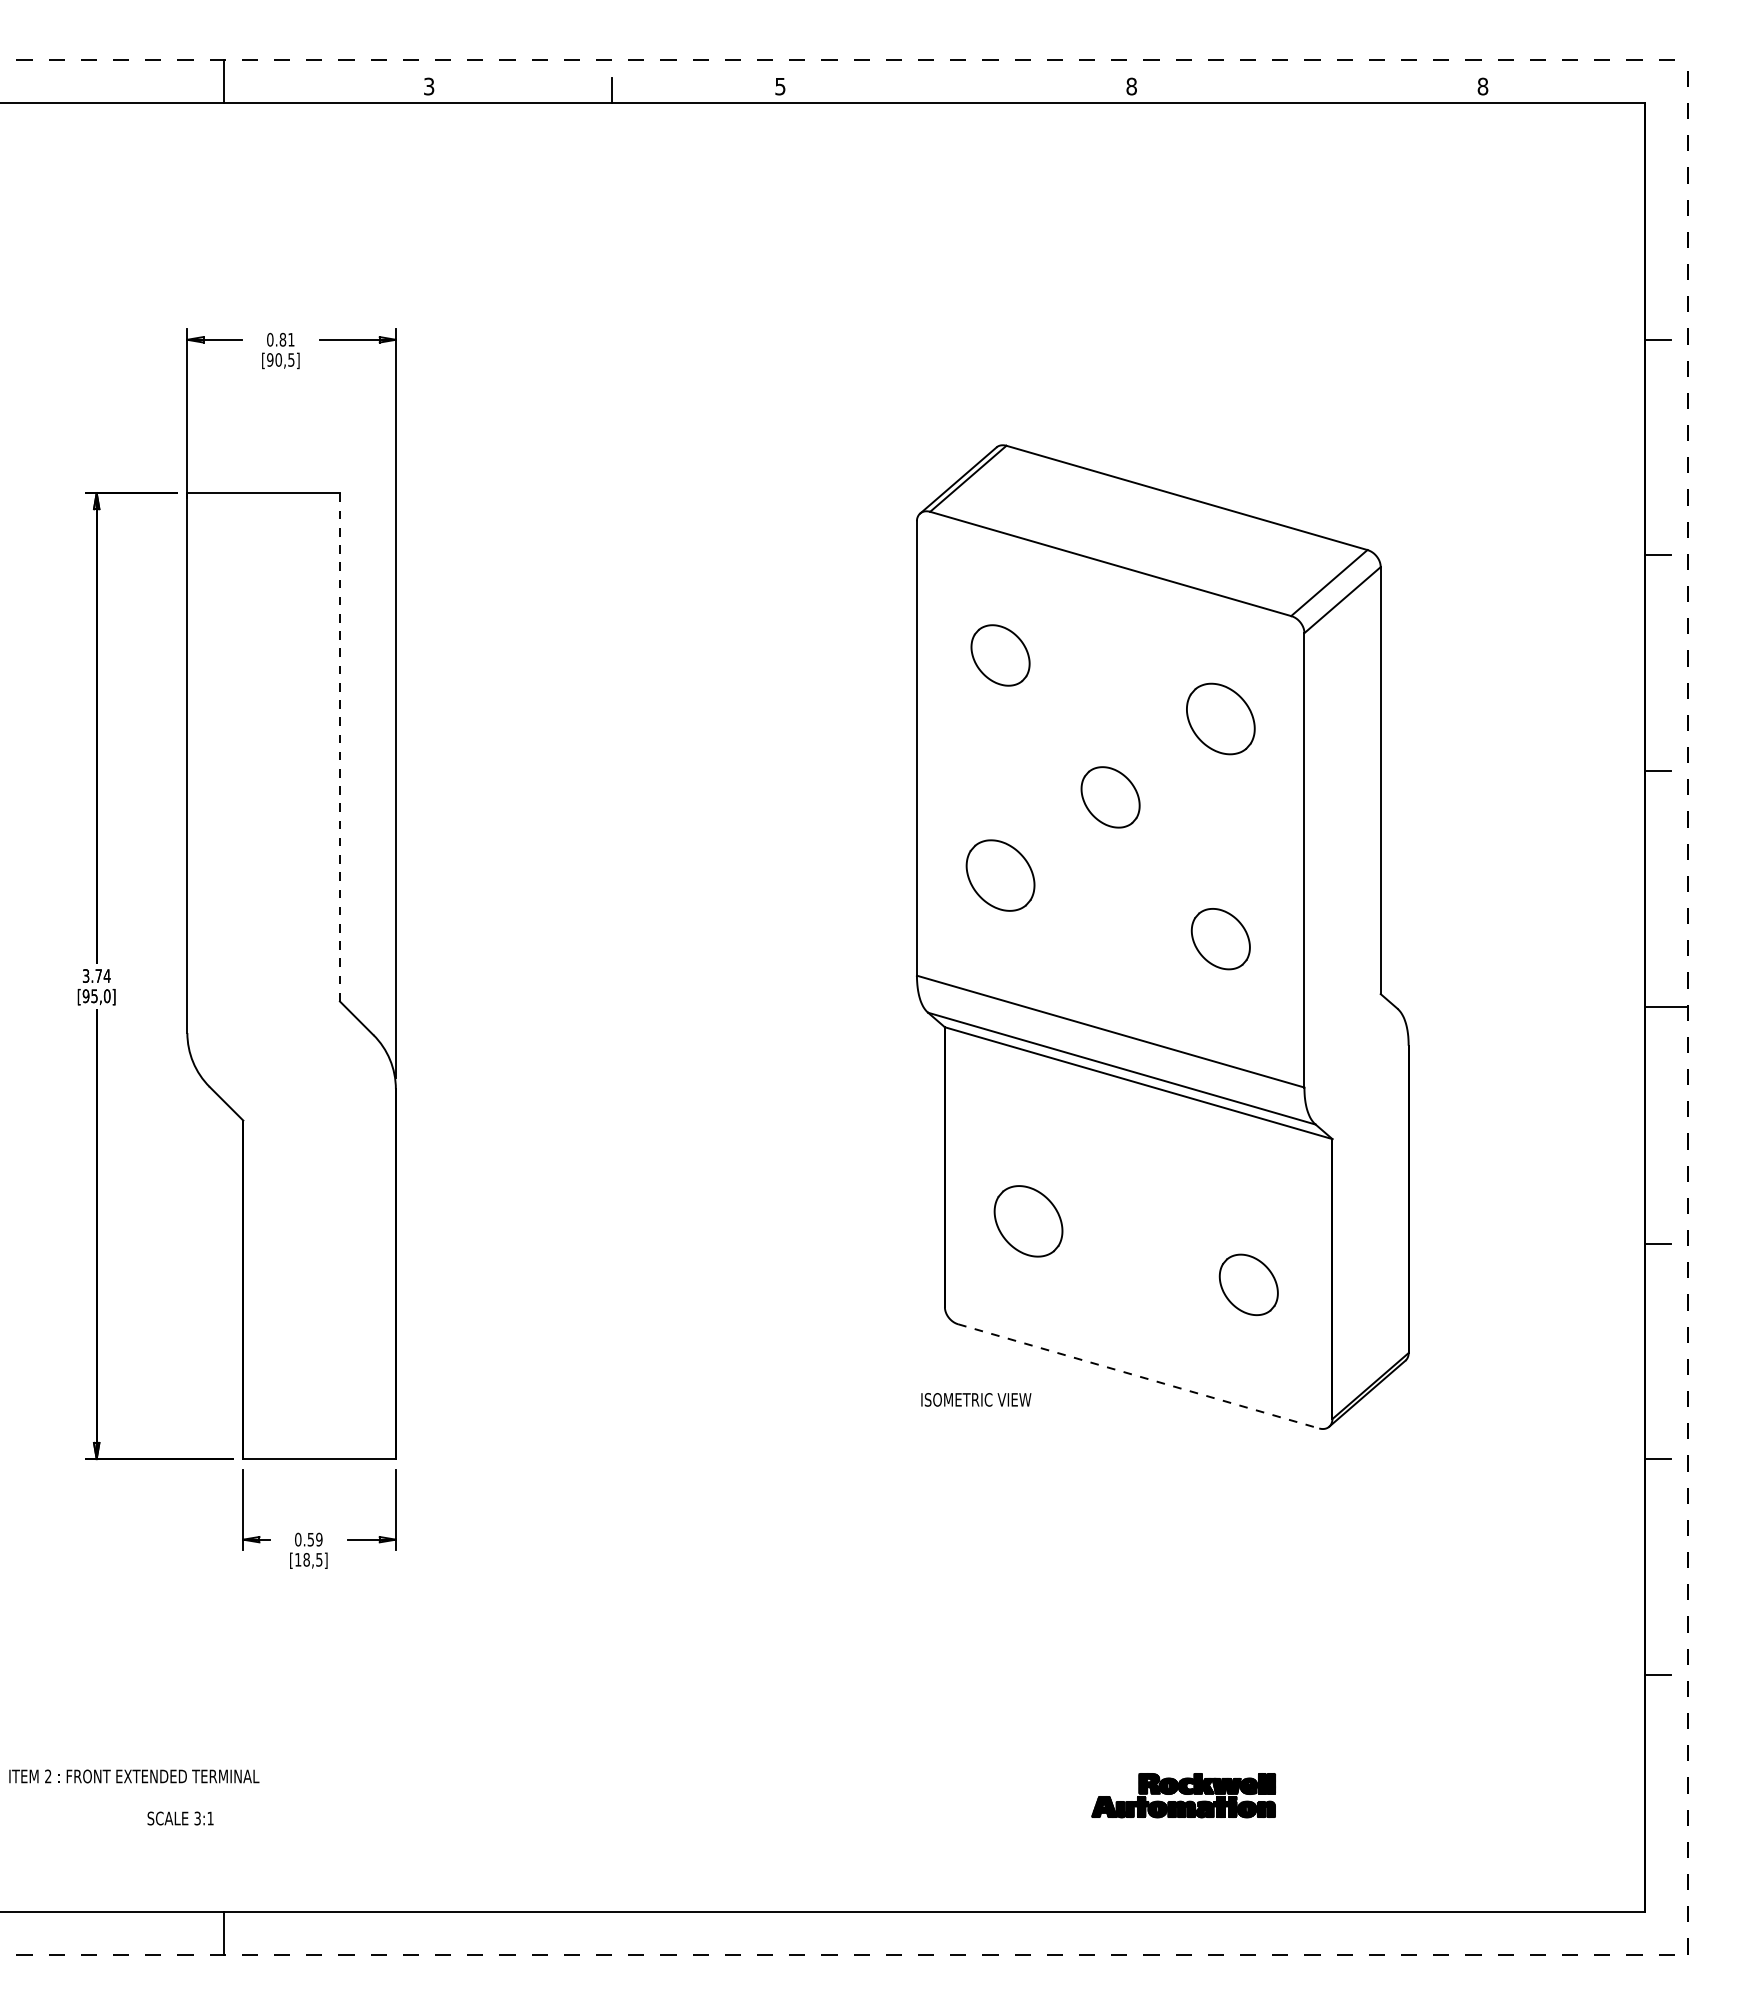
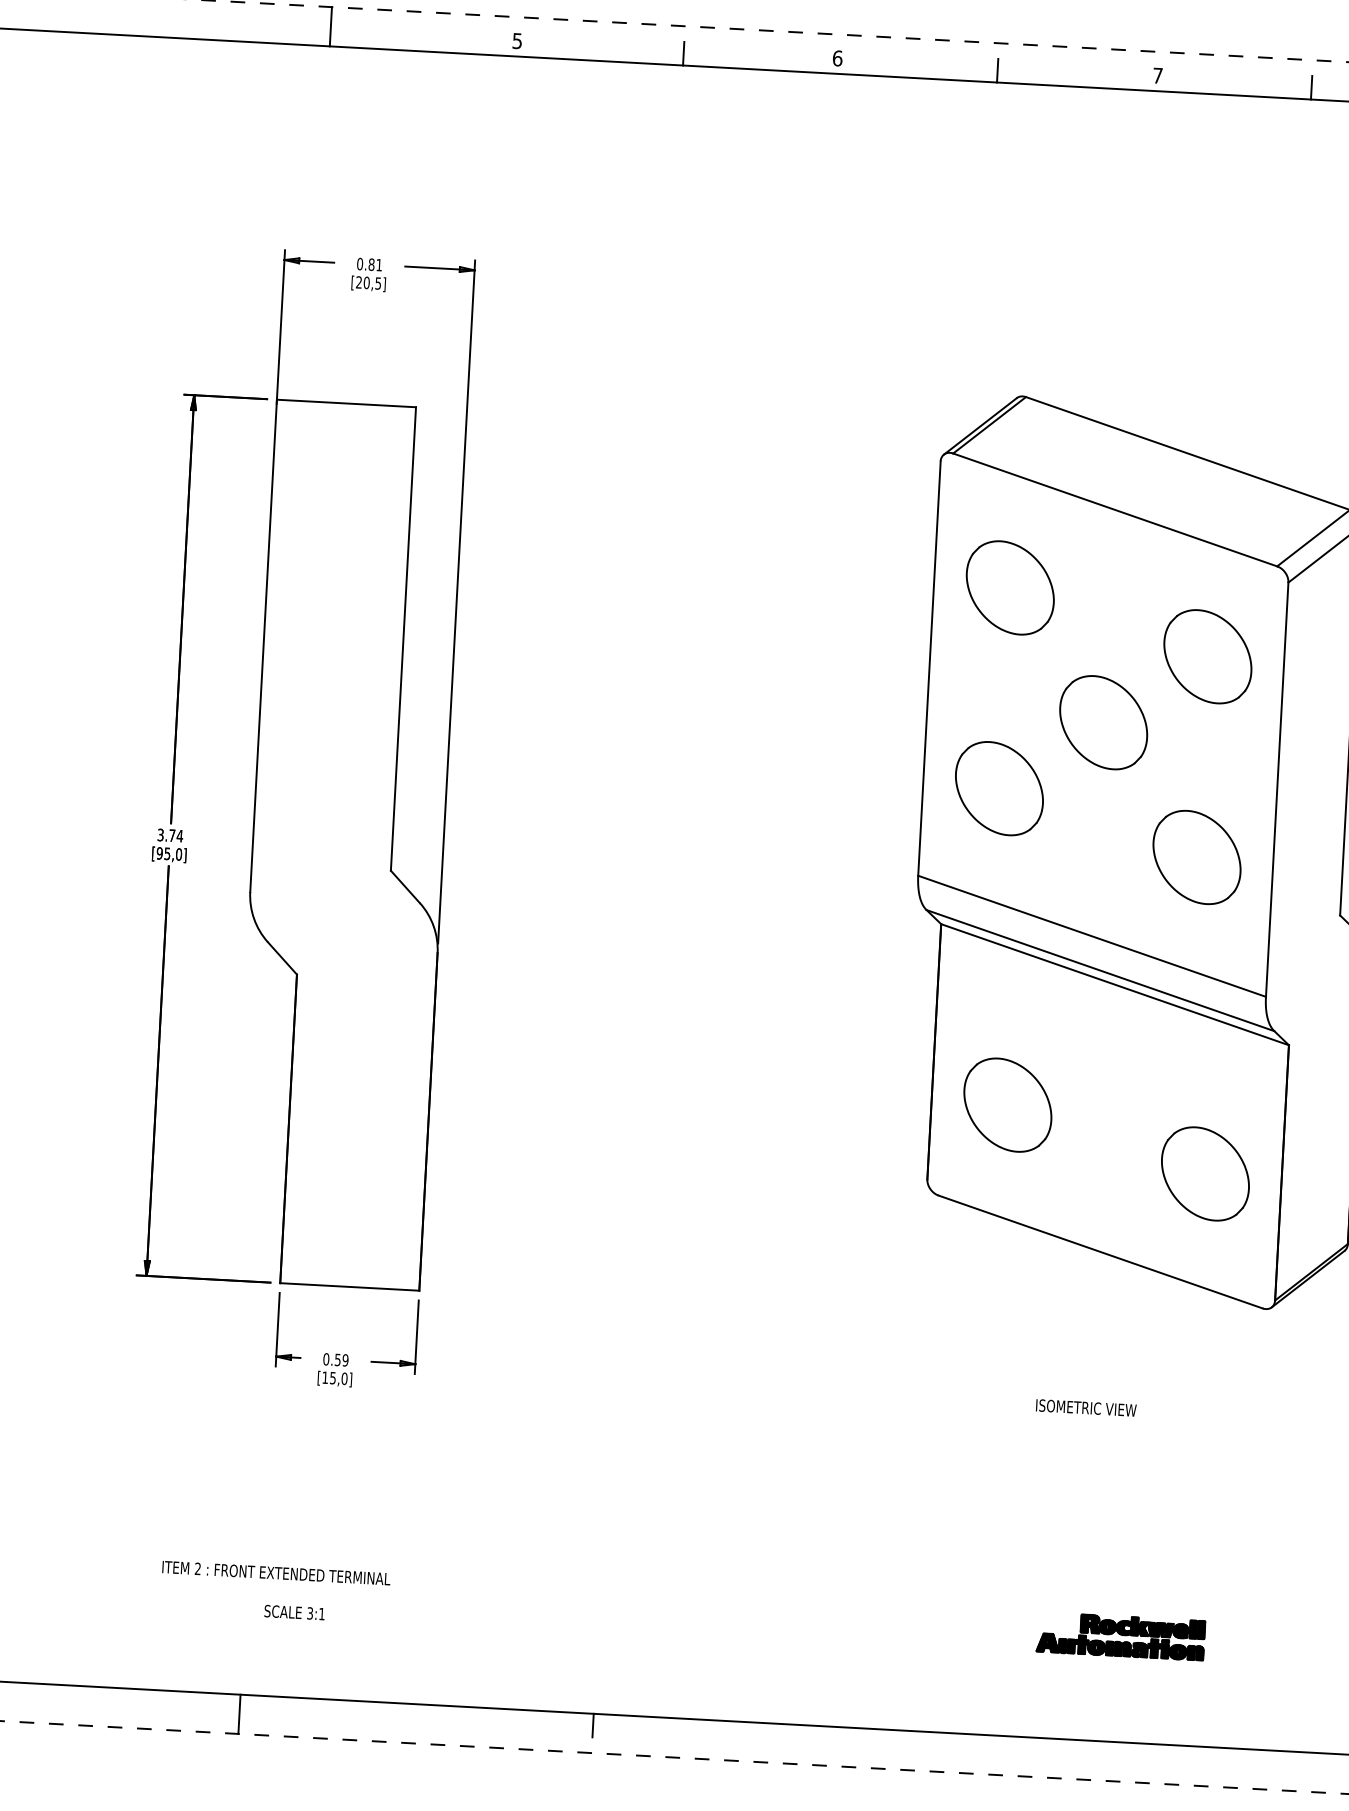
text: (429, 85) -> (517, 40), 3 -> 5
text: (780, 86) -> (837, 58), 5 -> 6
text: (1131, 86) -> (1157, 75), 8 -> 7
line: (956, 90) -> (997, 70), added
line: (1300, 90) -> (1311, 87), added
text: (270, 359) -> (359, 282), [90,5] -> [20,5]
part: (1000, 655) -> (1010, 587), size x1.67
part: (1220, 718) -> (1207, 656), size x1.43
line: (339, 746) -> (403, 638), dashed -> solid
part: (1110, 797) -> (1103, 722), size x1.67
part: (1000, 875) -> (999, 788), size x1.43
part: (1220, 938) -> (1196, 856), size x1.67
part: (1028, 1221) -> (1007, 1105), size x1.43
part: (1248, 1284) -> (1205, 1173), size x1.67
line: (1138, 1376) -> (1100, 1252), dashed -> solid
text: (976, 1399) -> (1086, 1407), moved
text: (312, 1559) -> (338, 1378), [18,5] -> [15,0]
text: (134, 1776) -> (276, 1573), moved
text: (180, 1818) -> (294, 1612), moved
line: (611, 1924) -> (592, 1725), added

